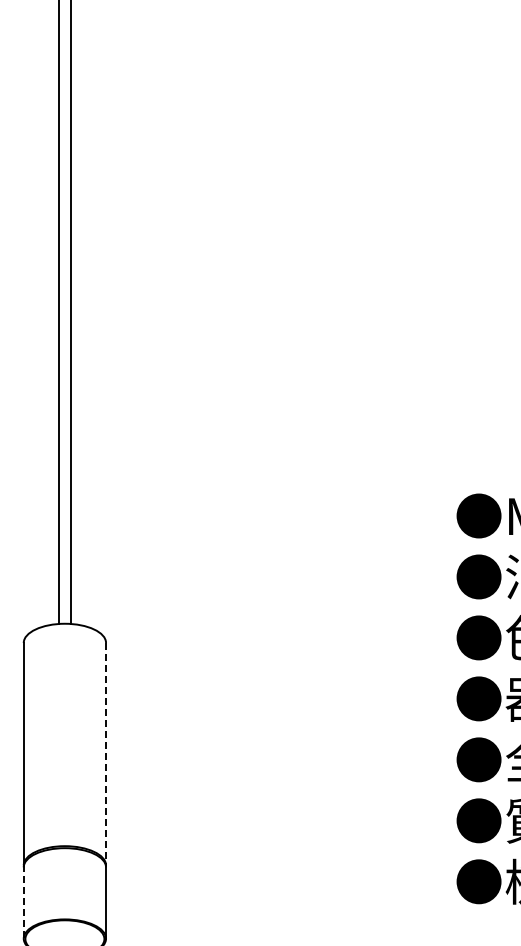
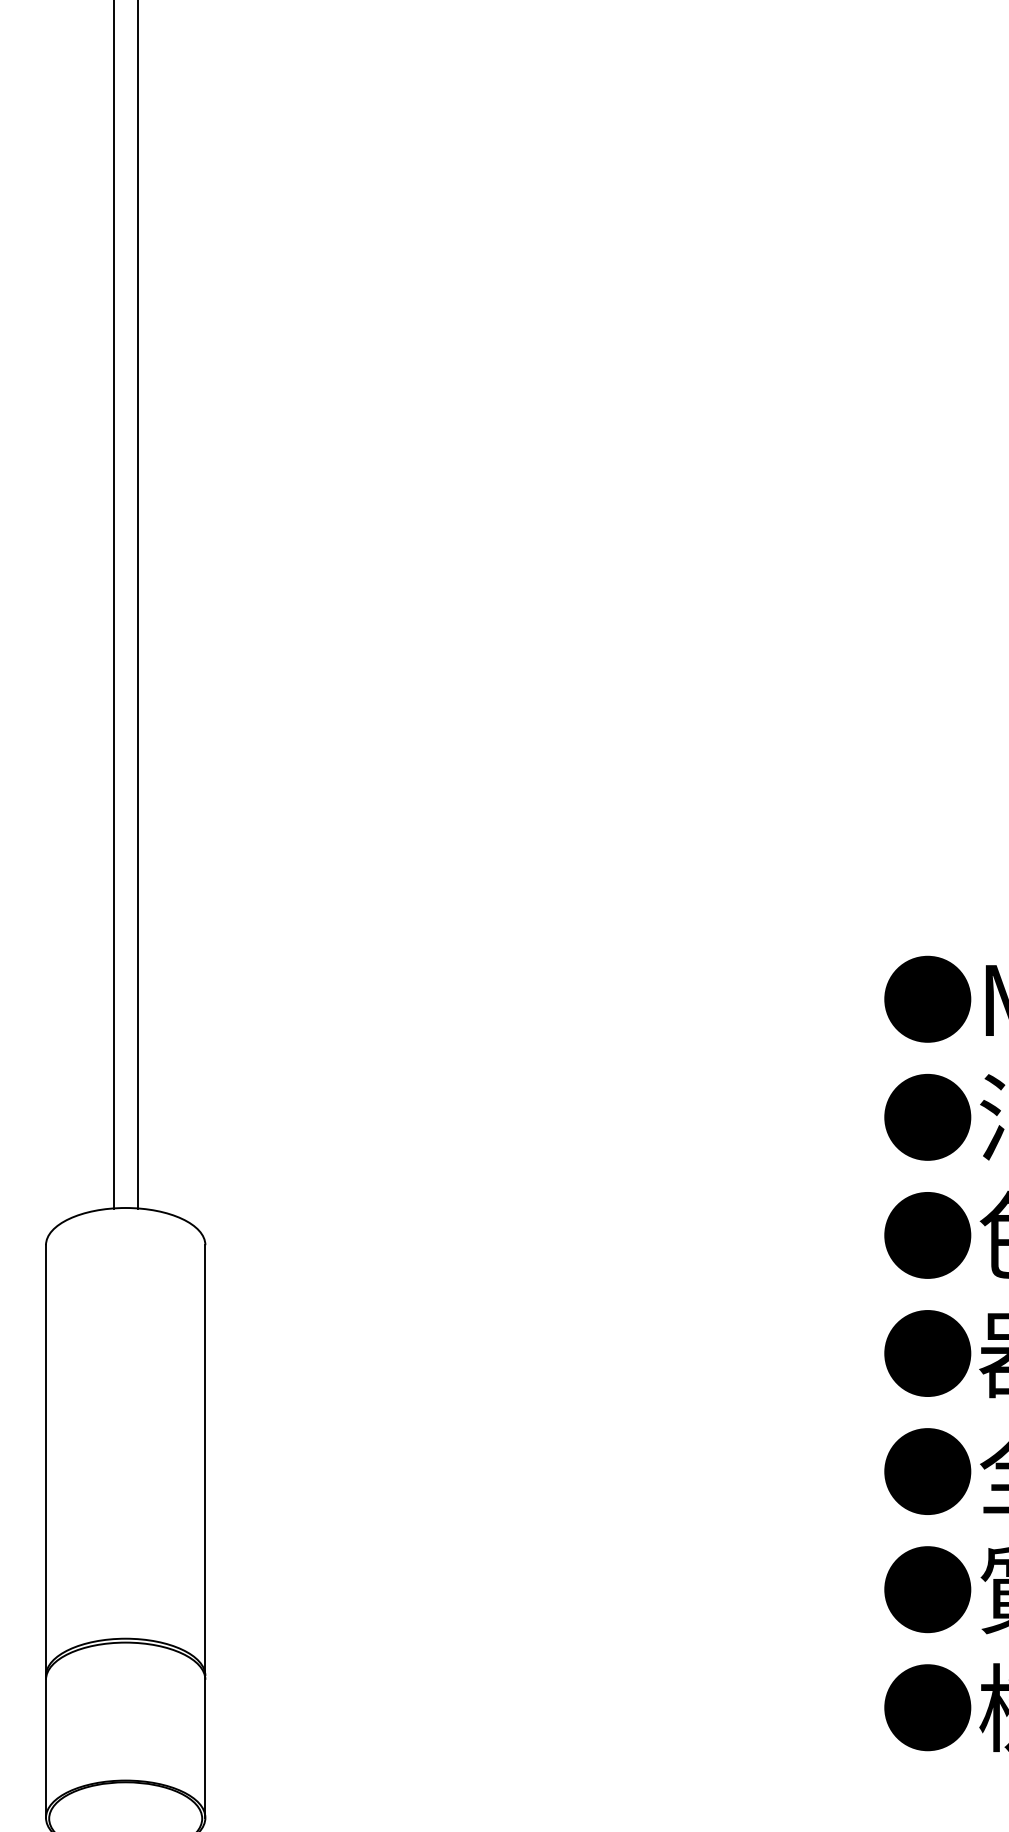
line: (106, 754) -> (206, 1461), dashed -> solid
line: (23, 902) -> (45, 1747), dashed -> solid

